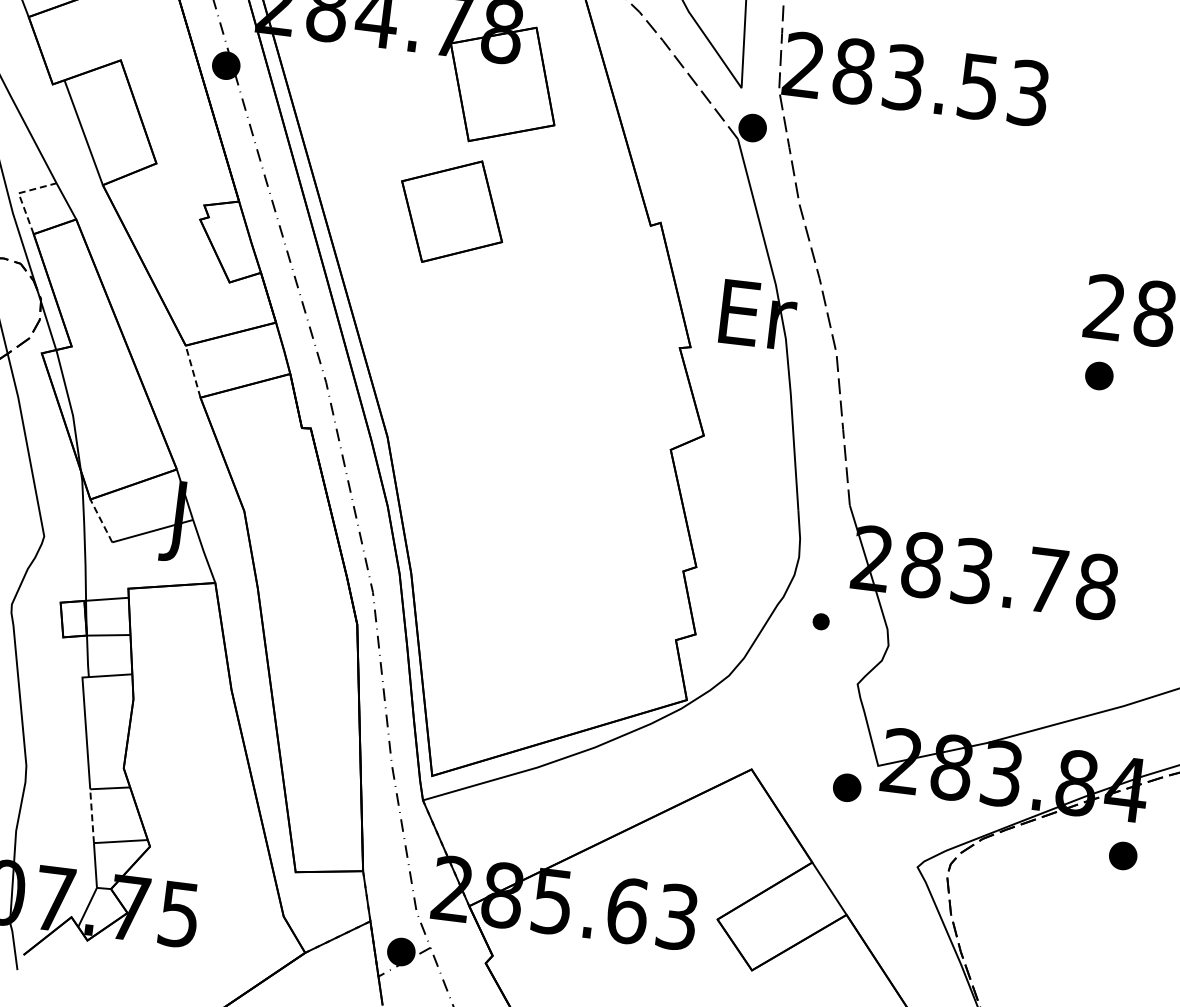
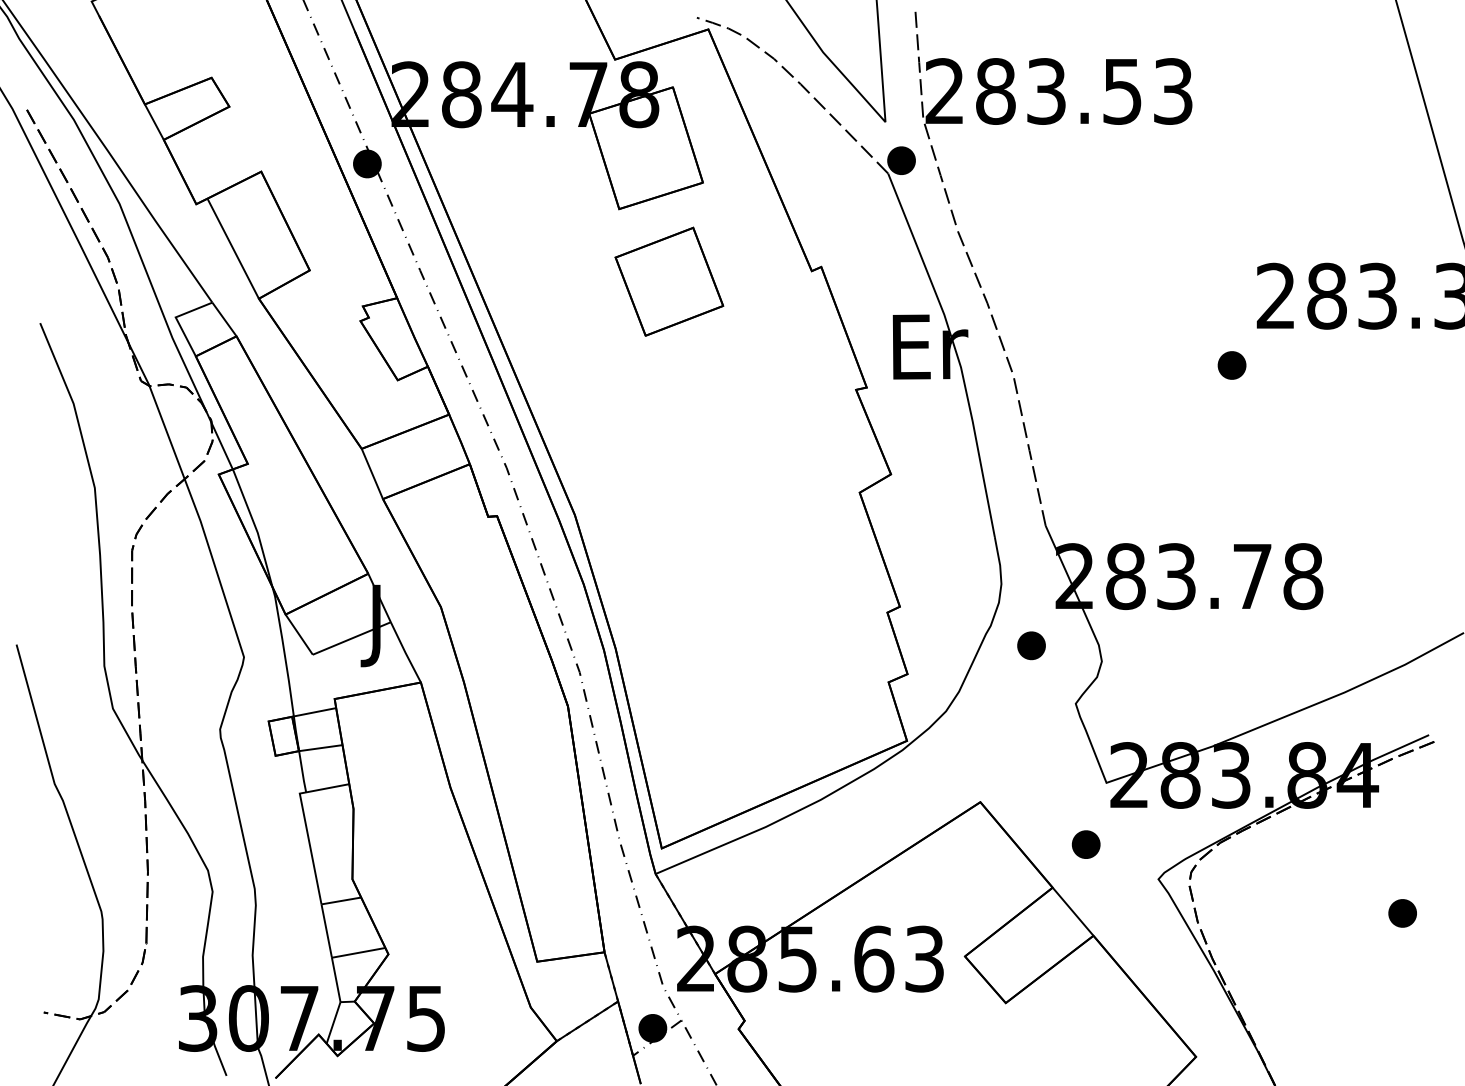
line: (19, 194) -> (176, 318), dashed -> solid
part: (452, 211) -> (669, 281), moved
line: (193, 371) -> (372, 473), dashed -> solid
part: (1098, 375) -> (1231, 365), moved
line: (100, 520) -> (298, 634), dashed -> solid
part: (821, 621) -> (1031, 645), size x1.67
part: (846, 787) -> (1085, 844), moved
line: (91, 815) -> (326, 930), dashed -> solid
part: (1122, 856) -> (1402, 913), moved

